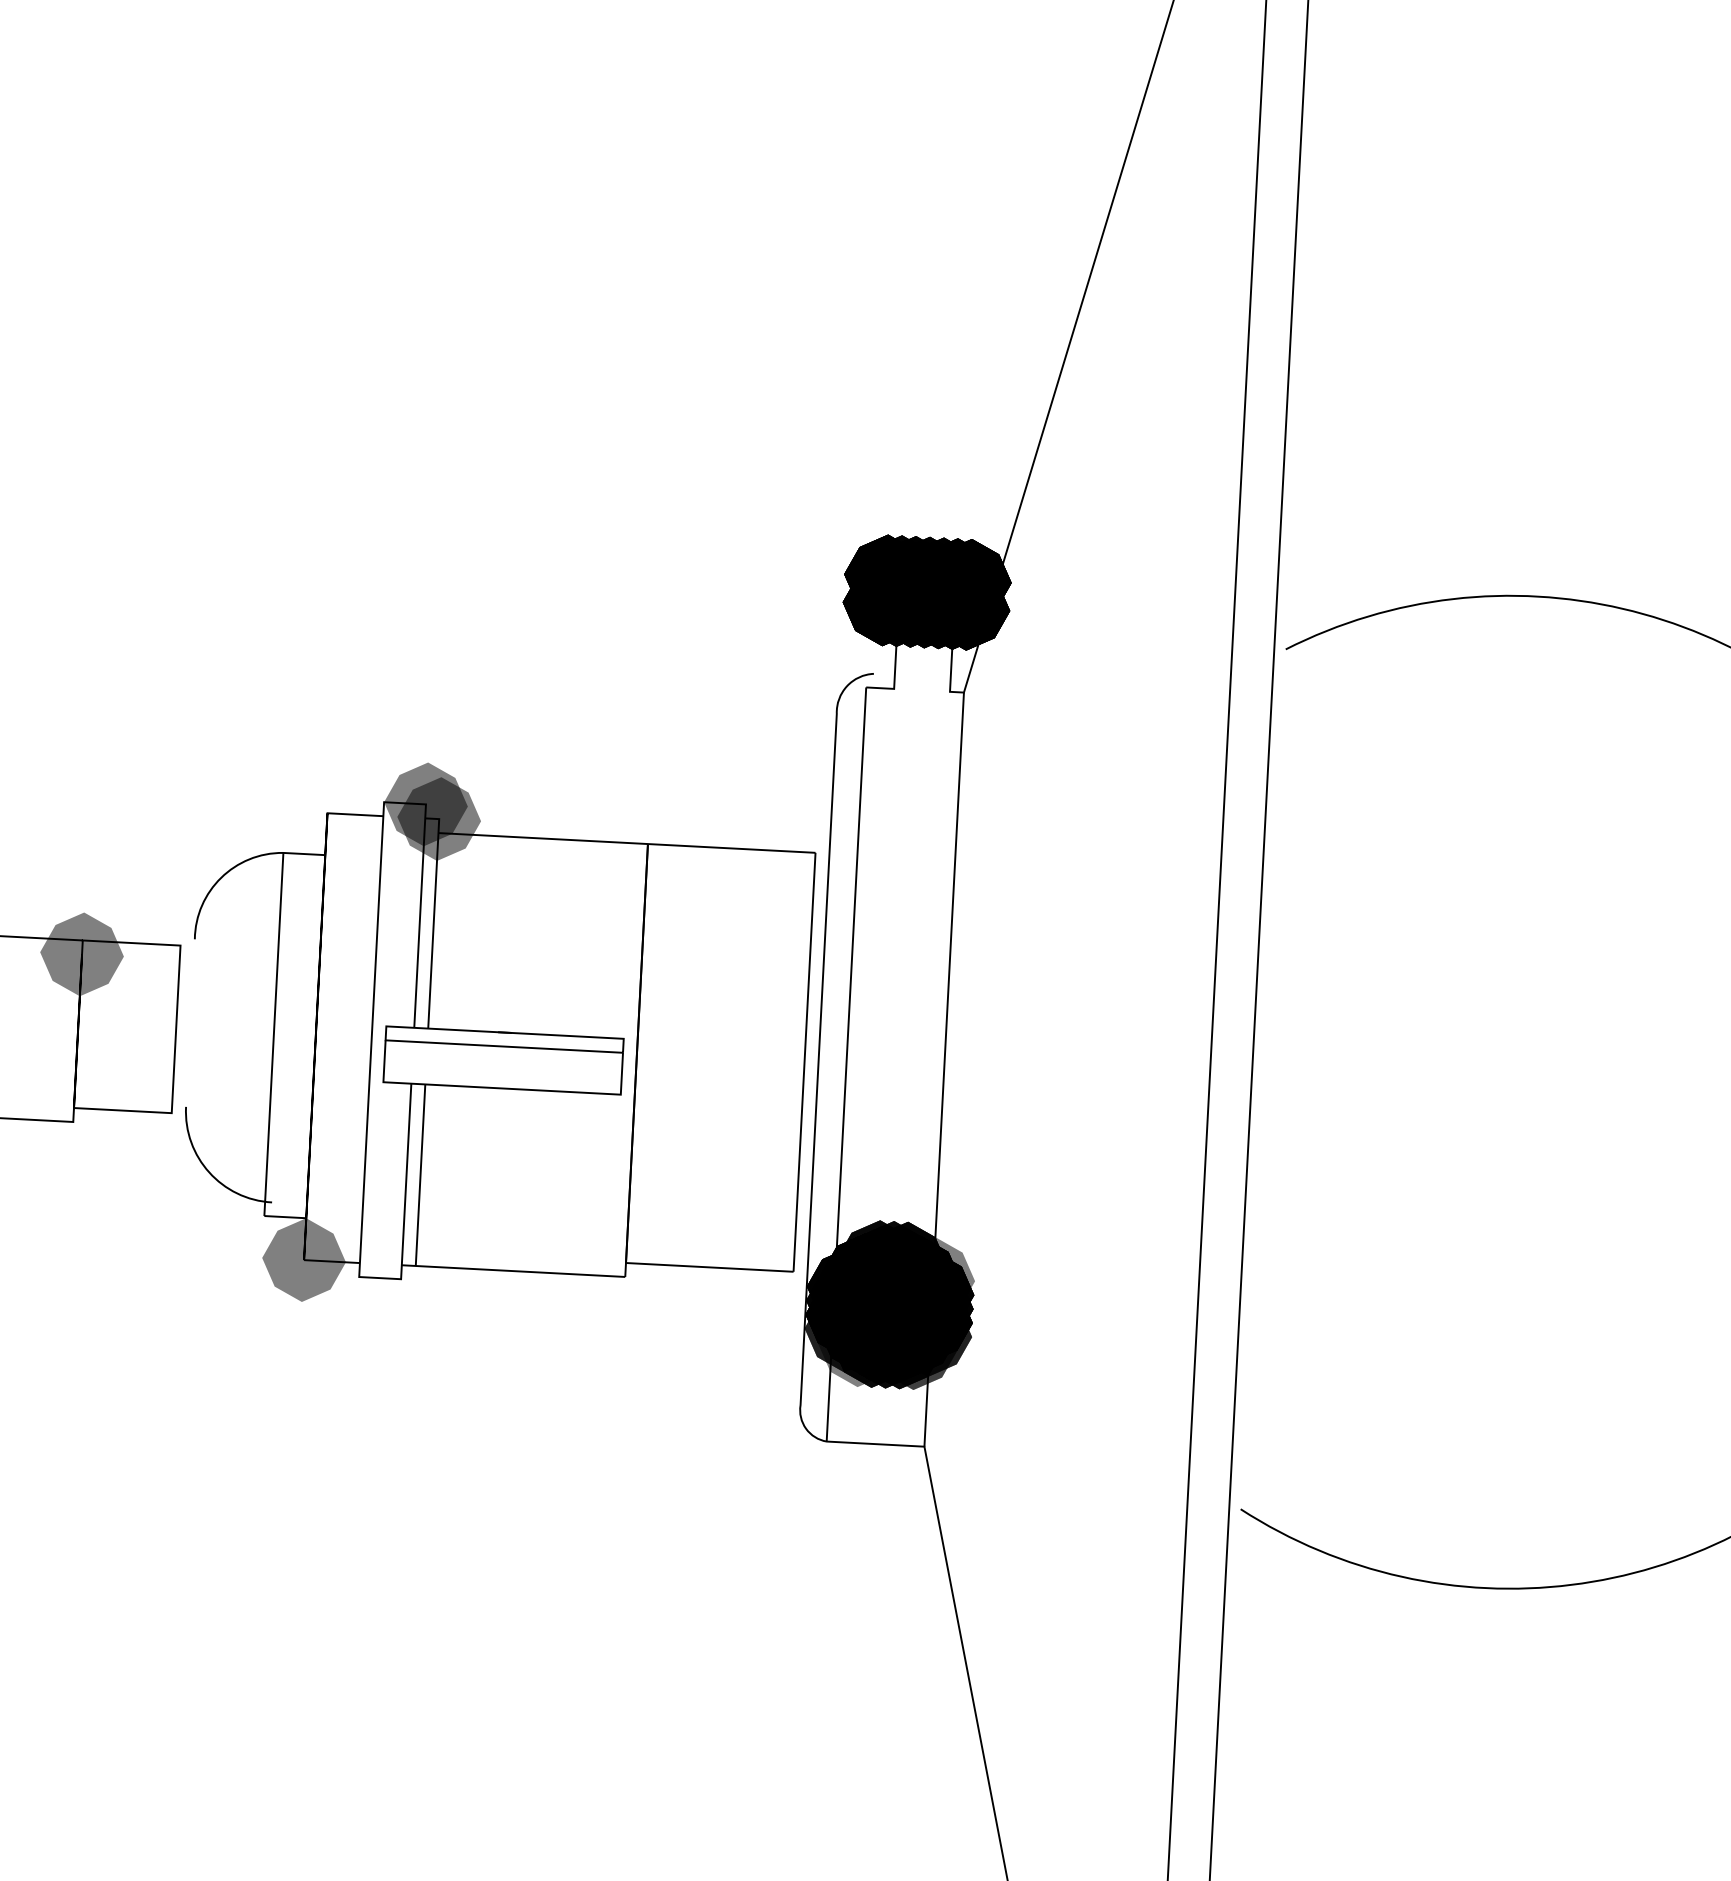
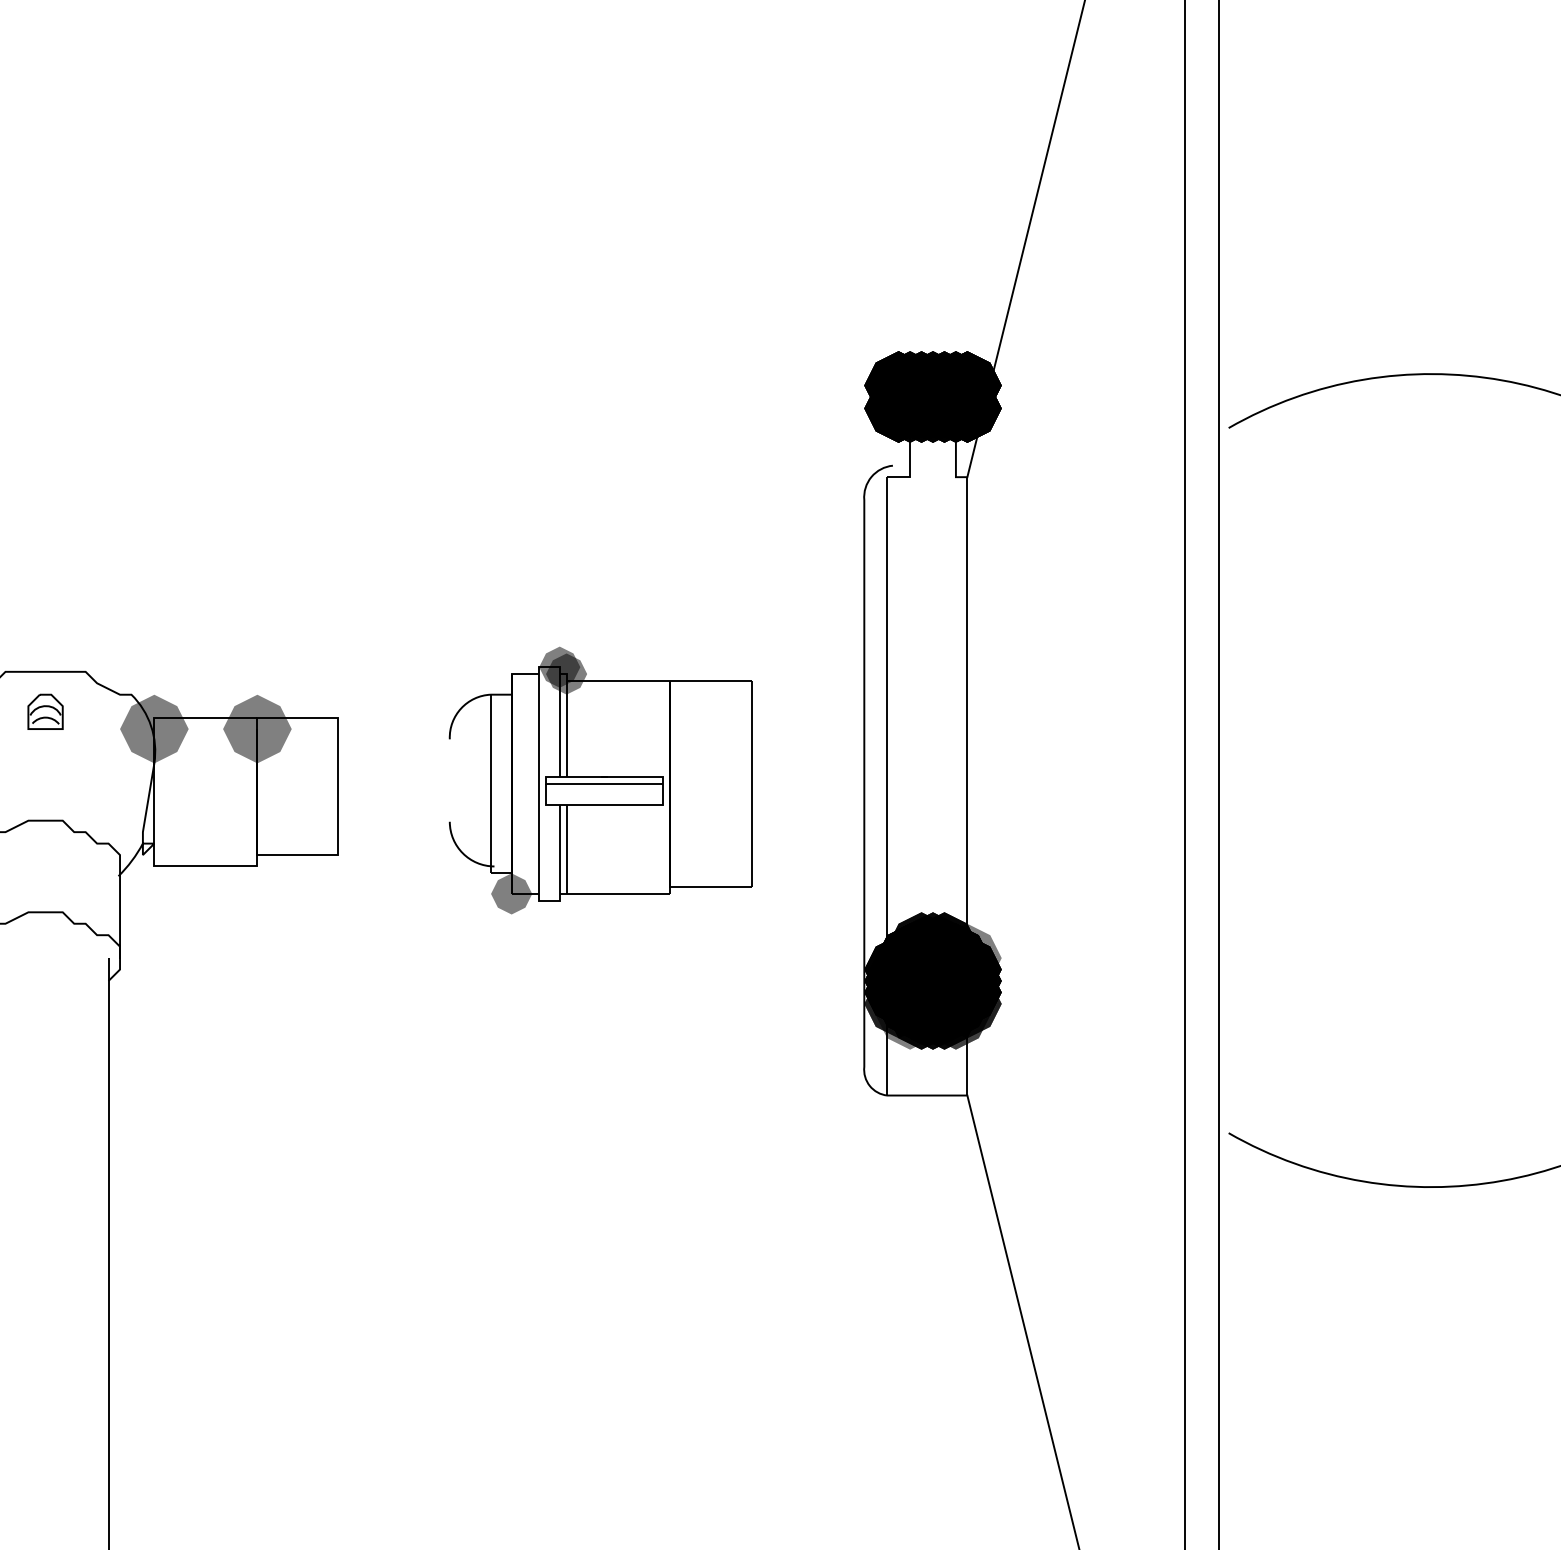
part: (497, 1039) -> (600, 780), size x0.6

